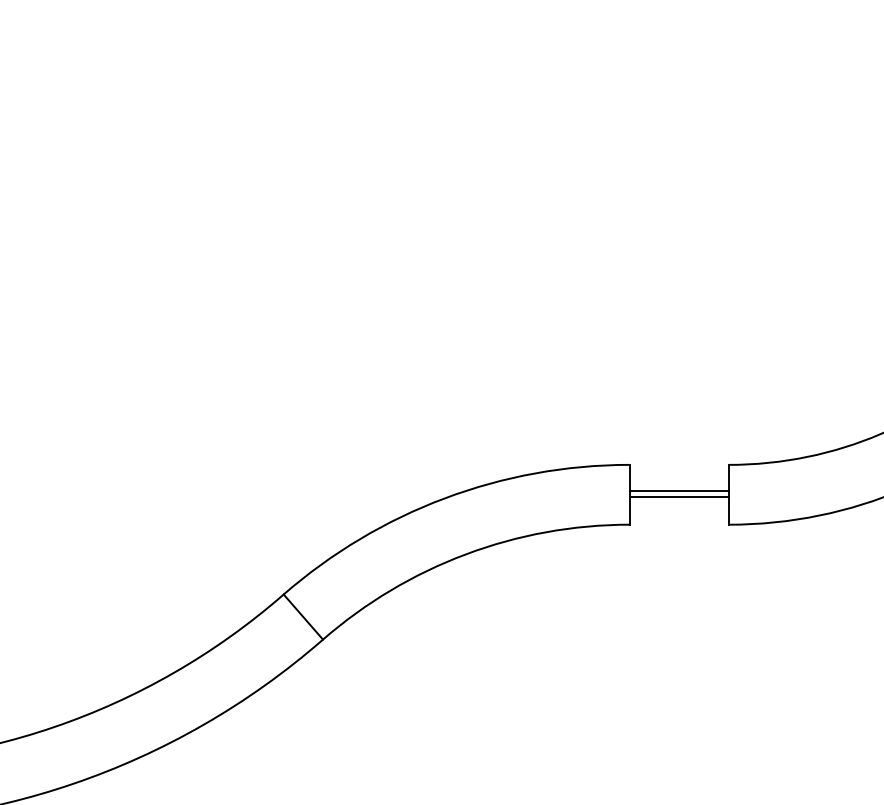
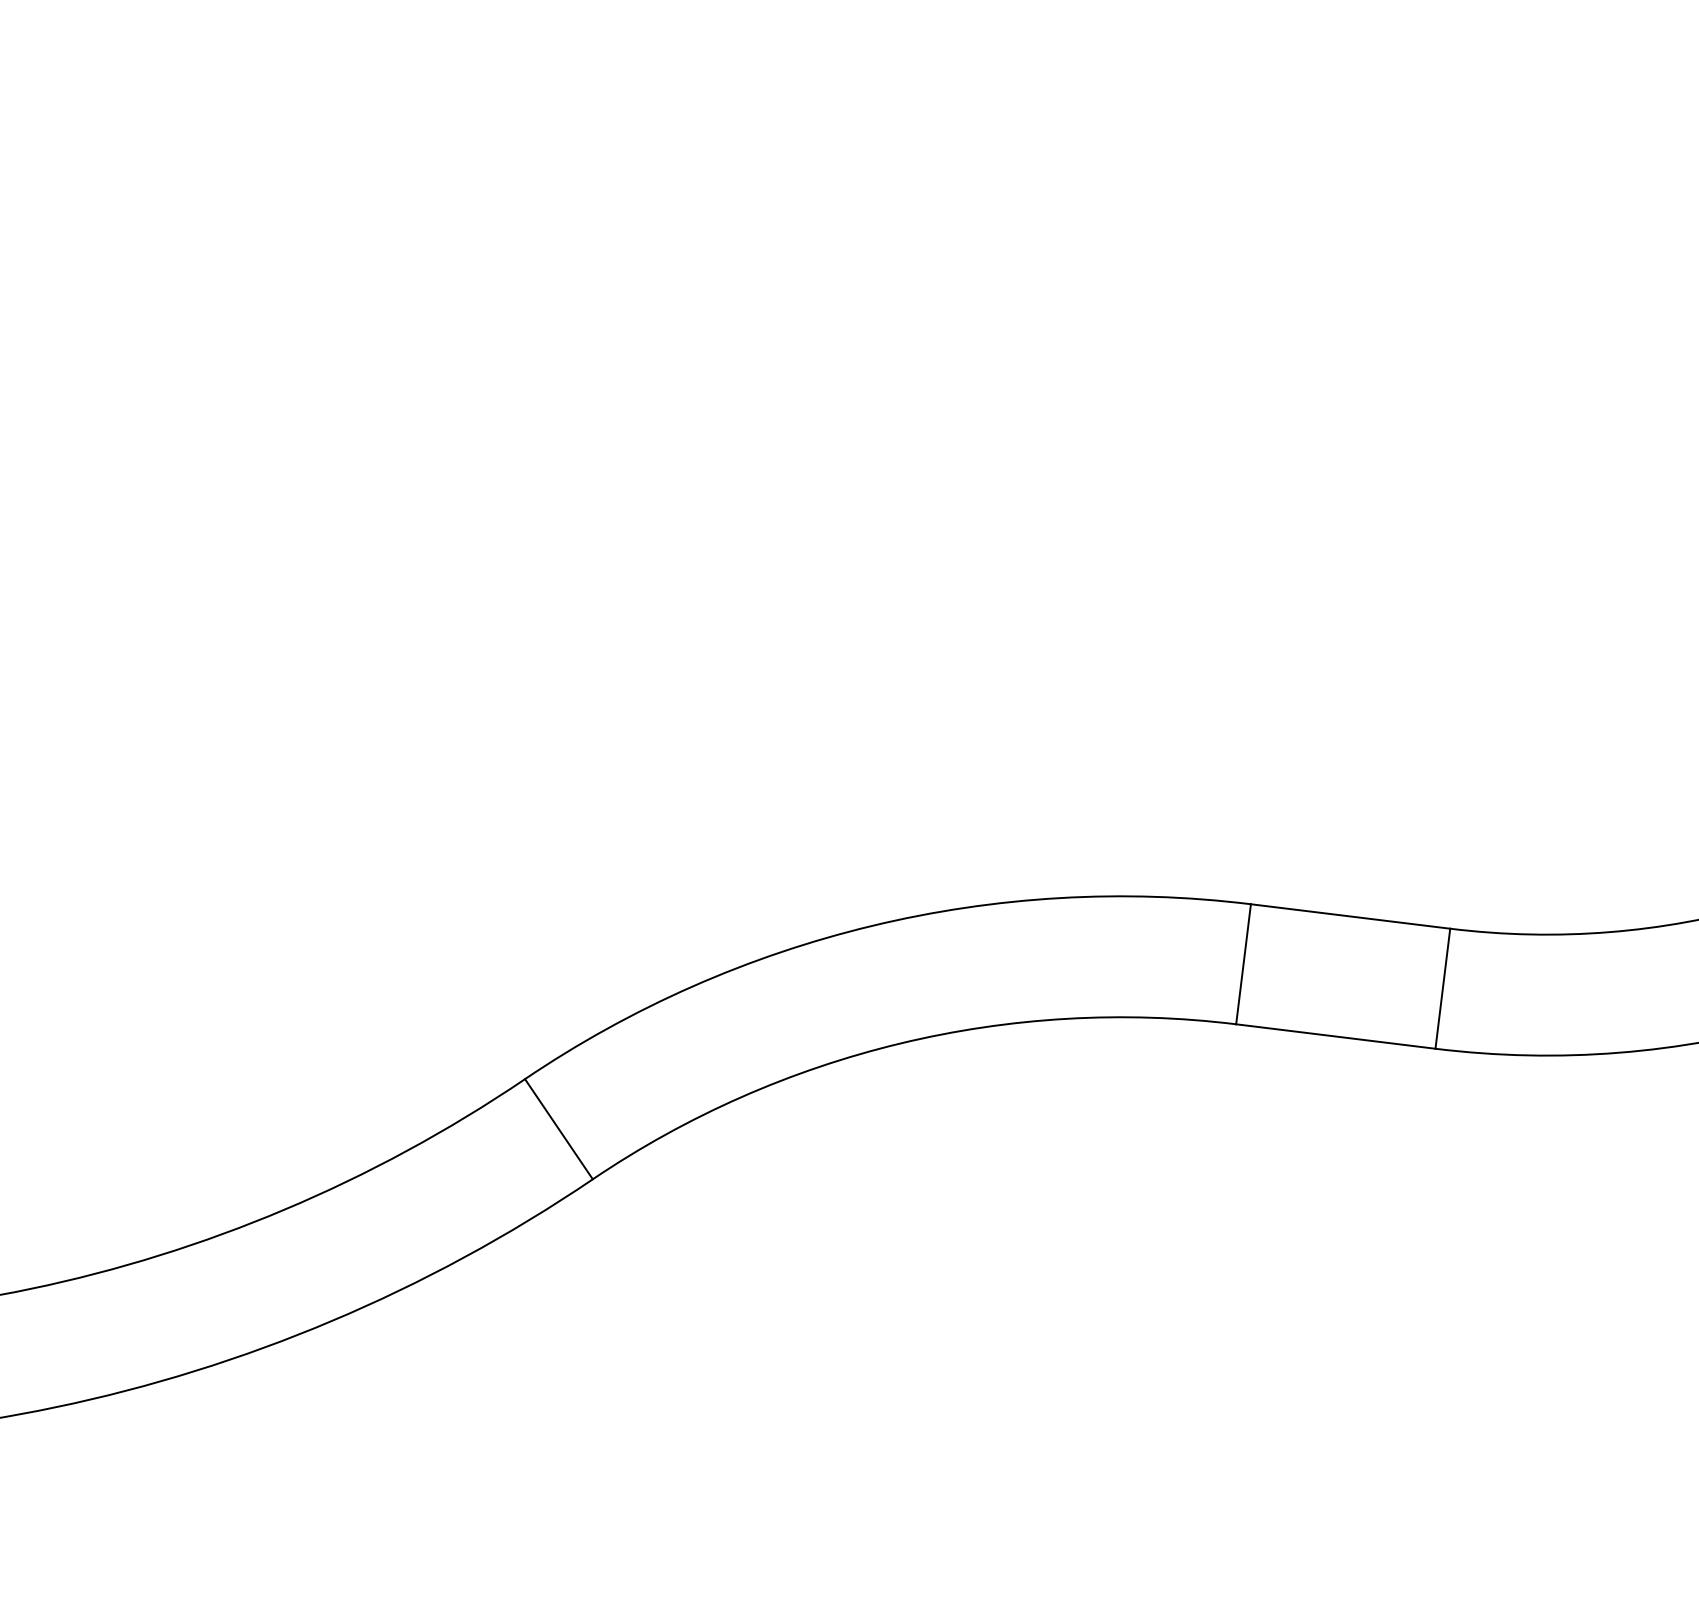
line: (678, 490) -> (1349, 915), moved
line: (678, 496) -> (1334, 1035), moved

